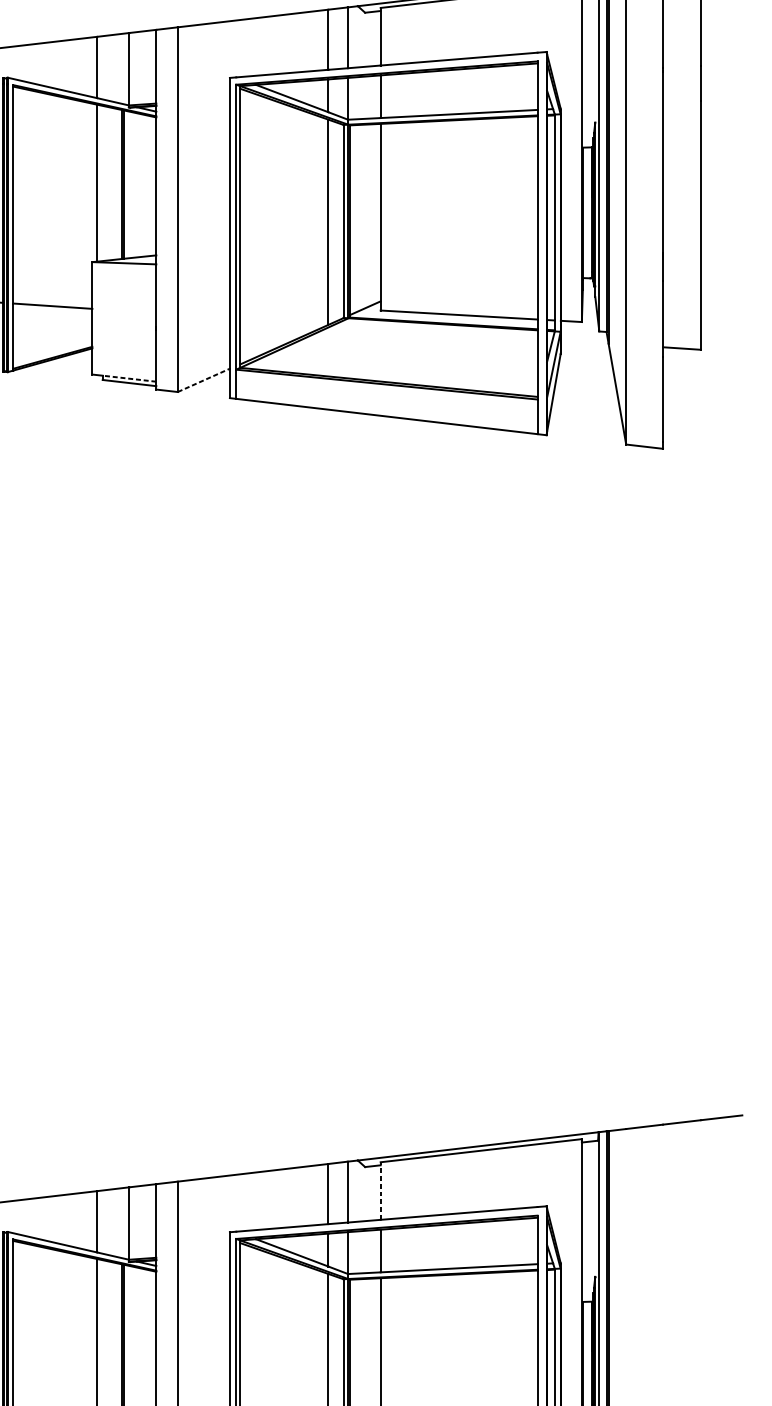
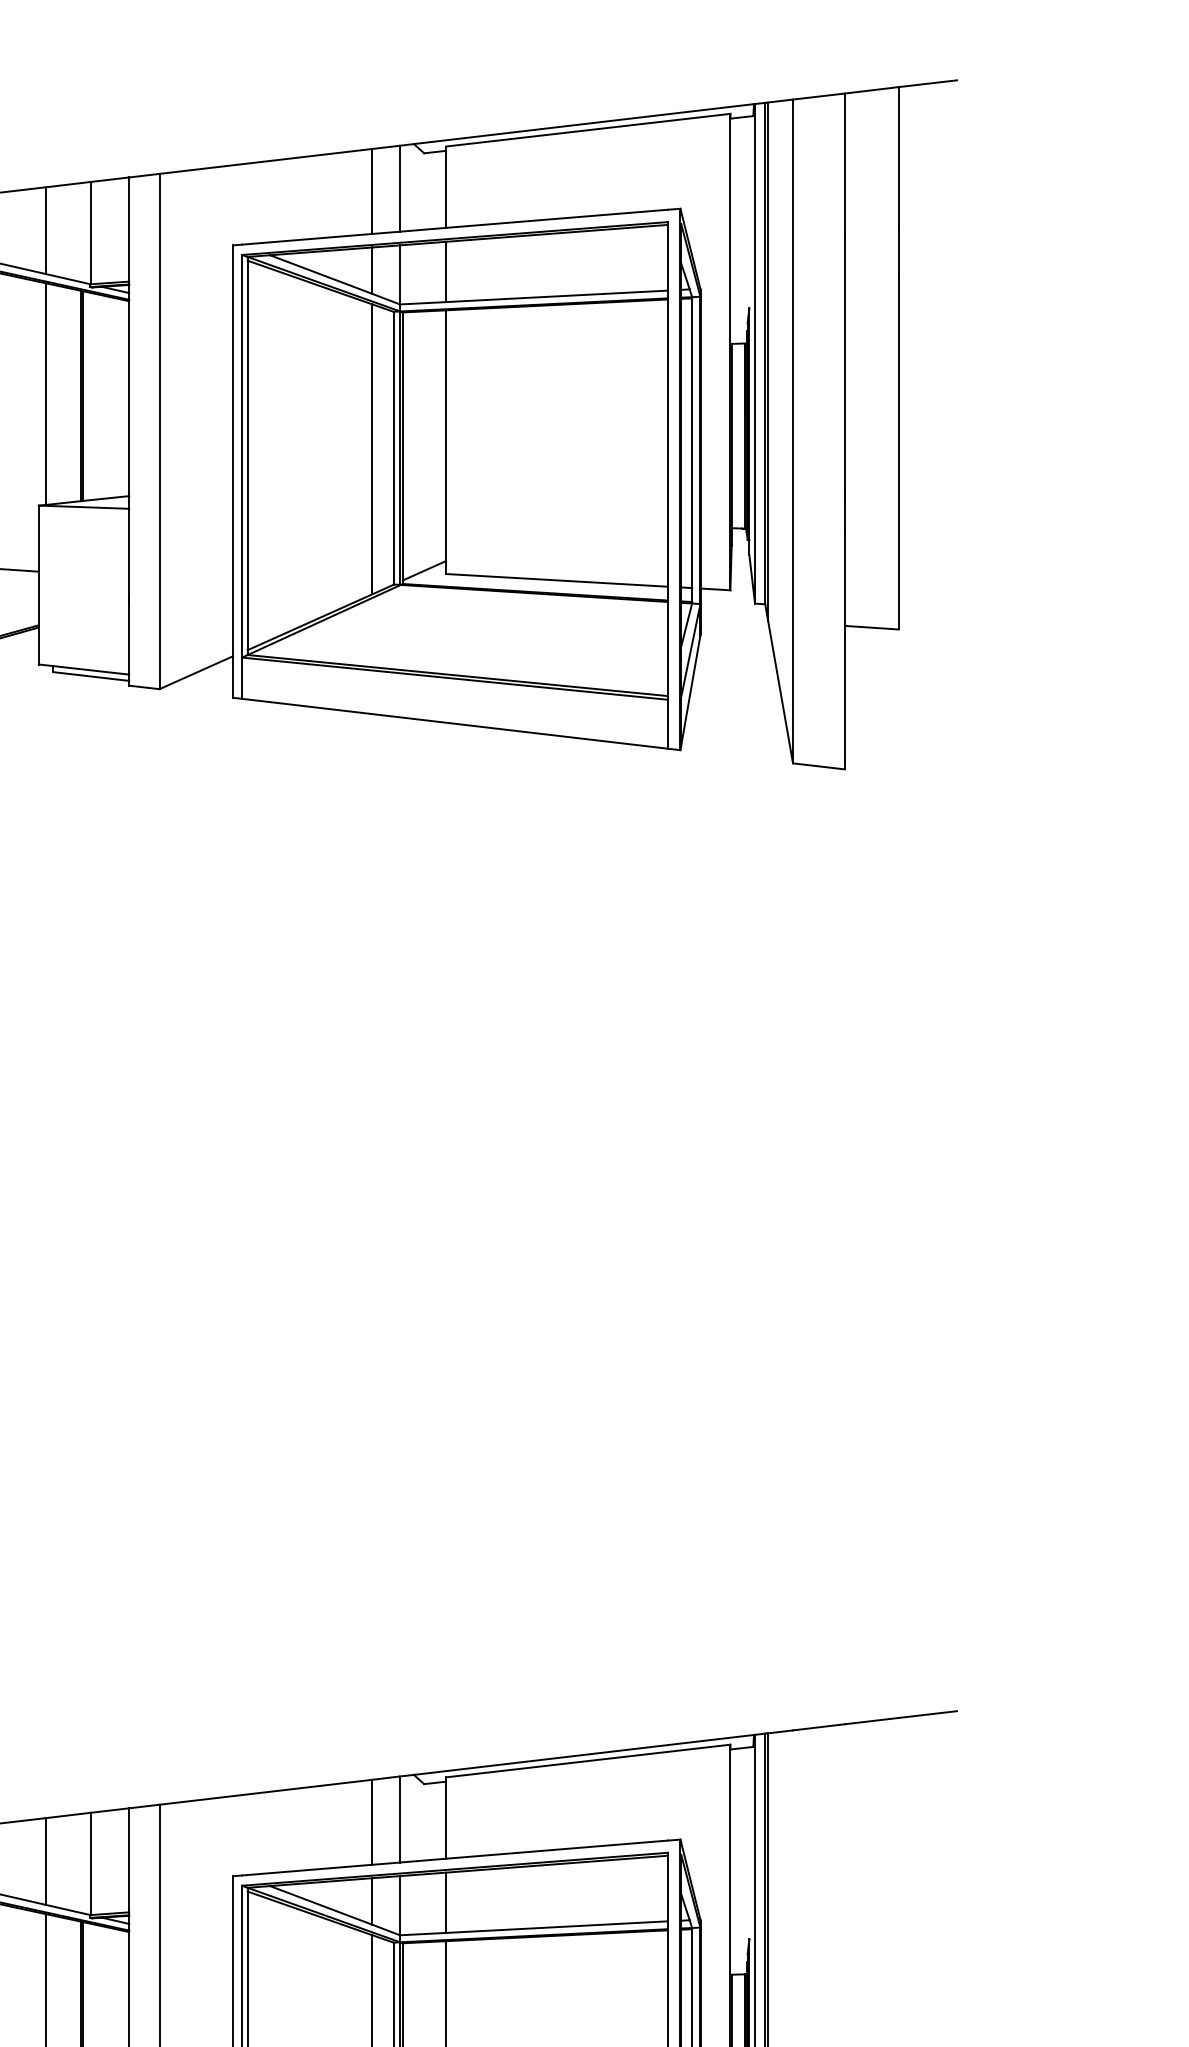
line: (128, 378) -> (90, 670), dashed -> solid
line: (203, 380) -> (196, 672), dashed -> solid
line: (380, 1191) -> (446, 1818), dashed -> solid

